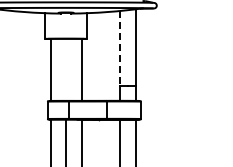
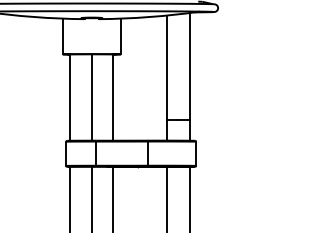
line: (120, 48) -> (167, 67), dashed -> solid
line: (66, 69) -> (92, 97), added

